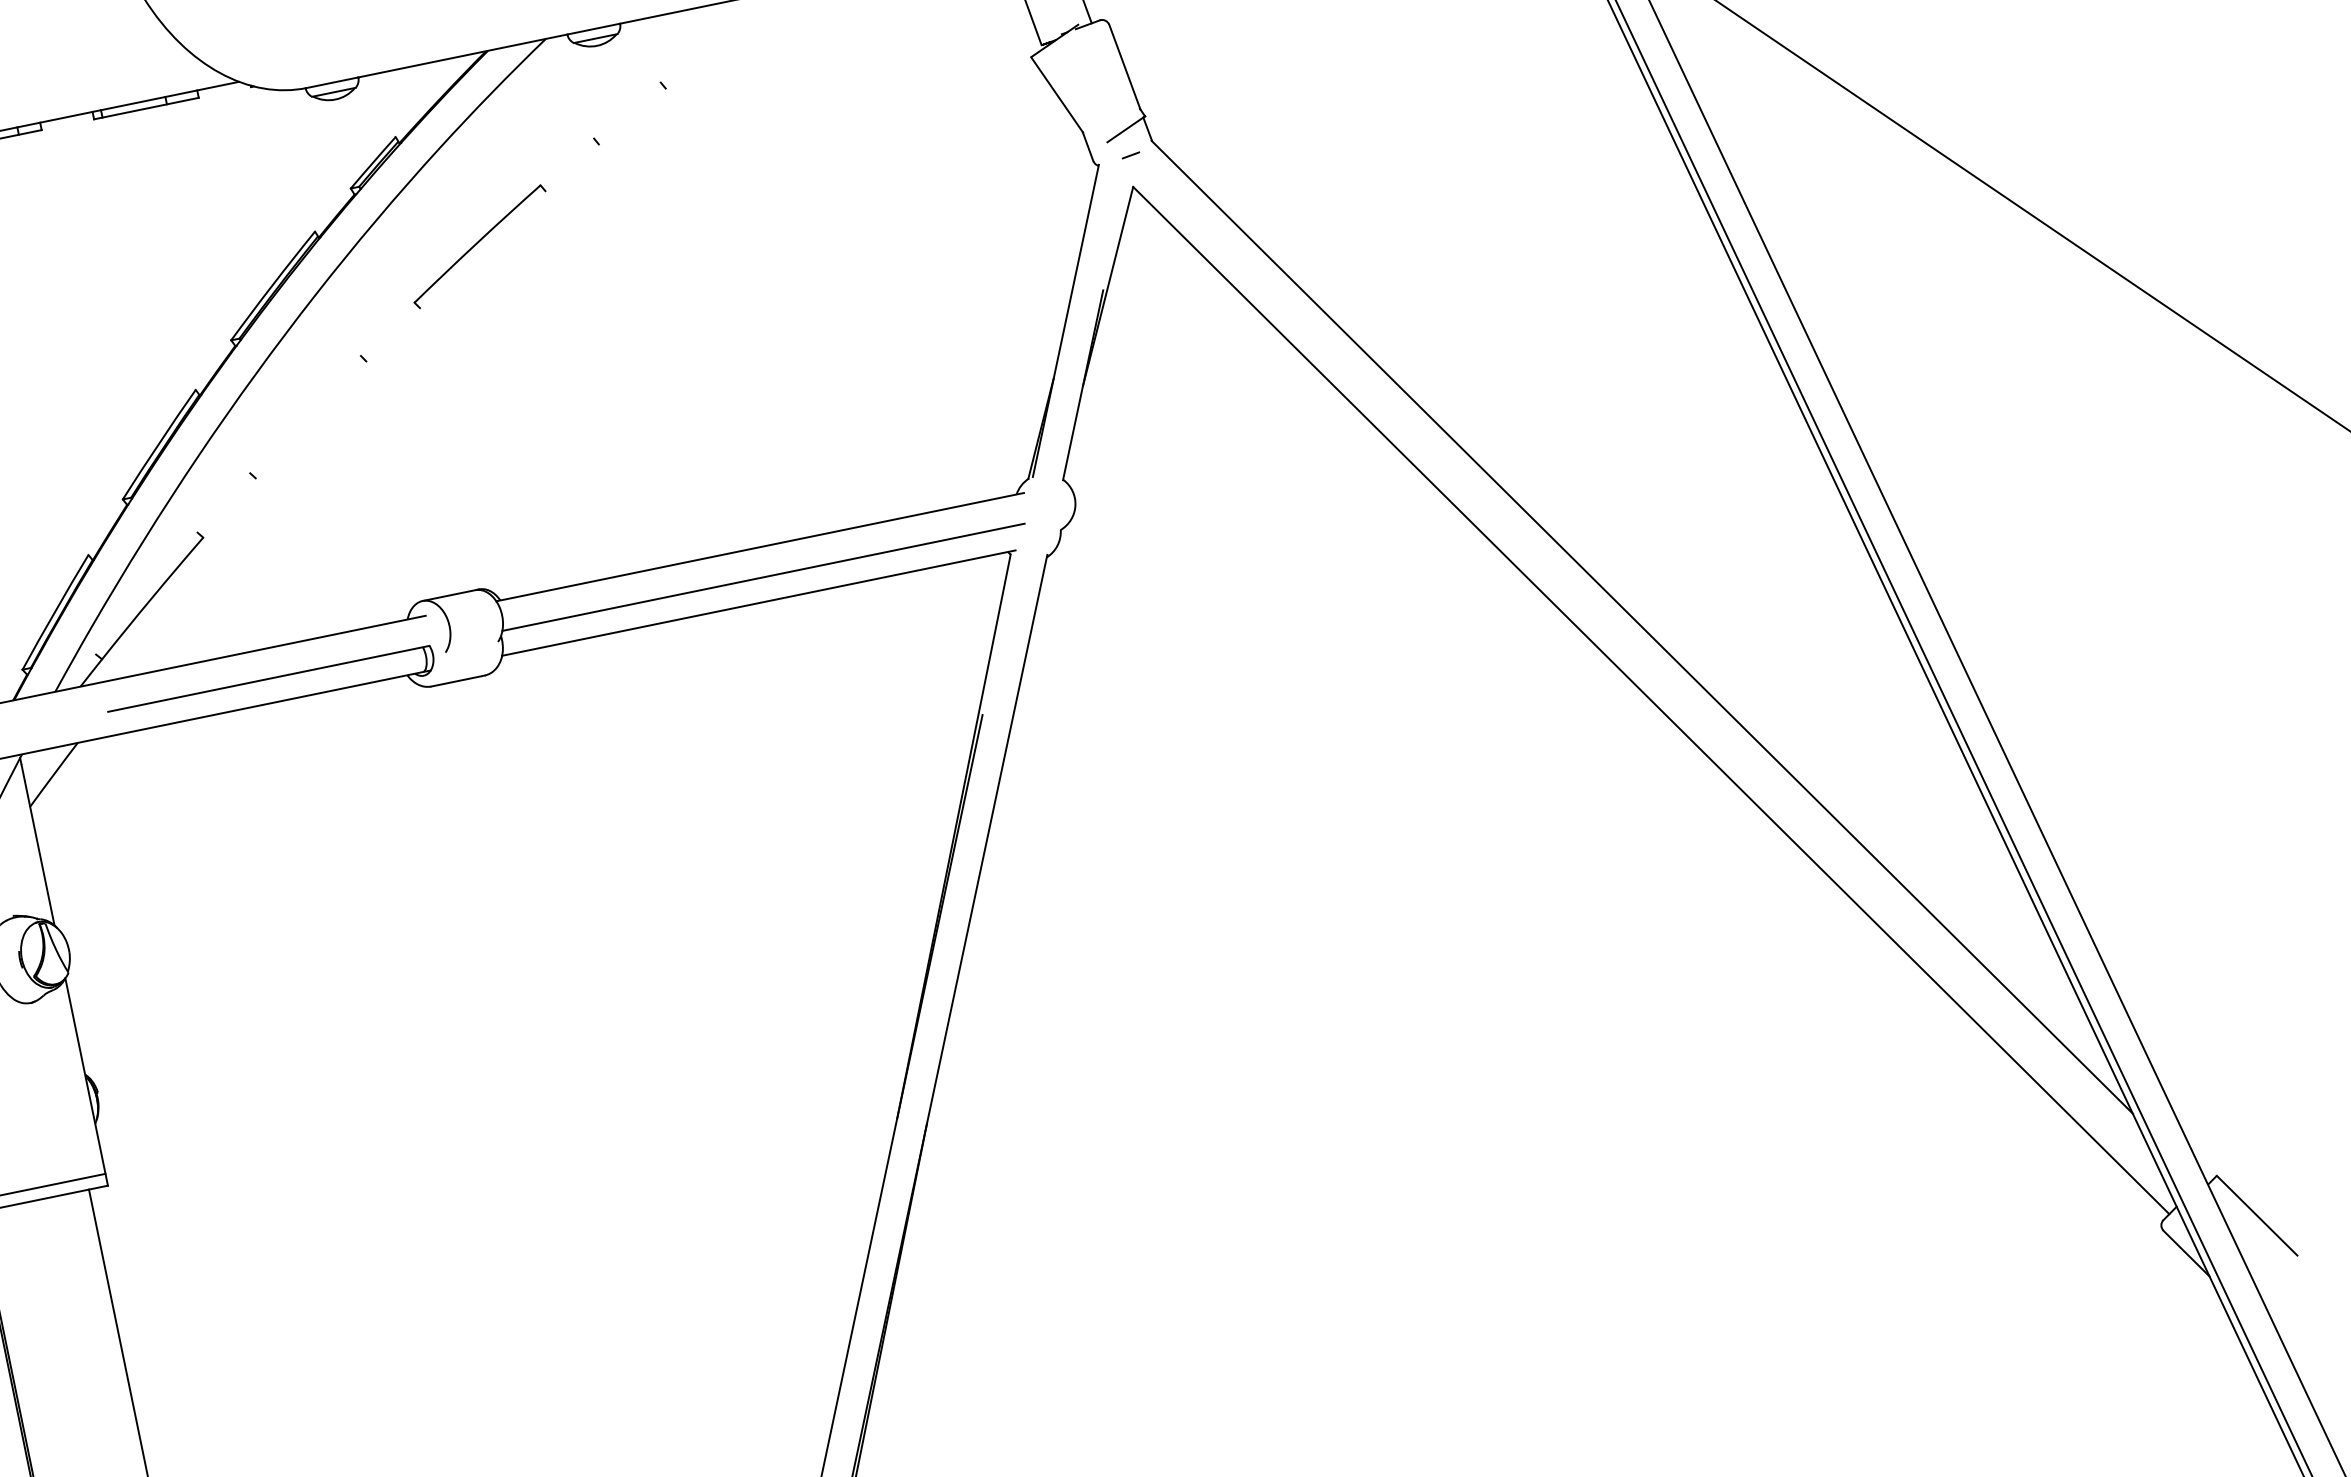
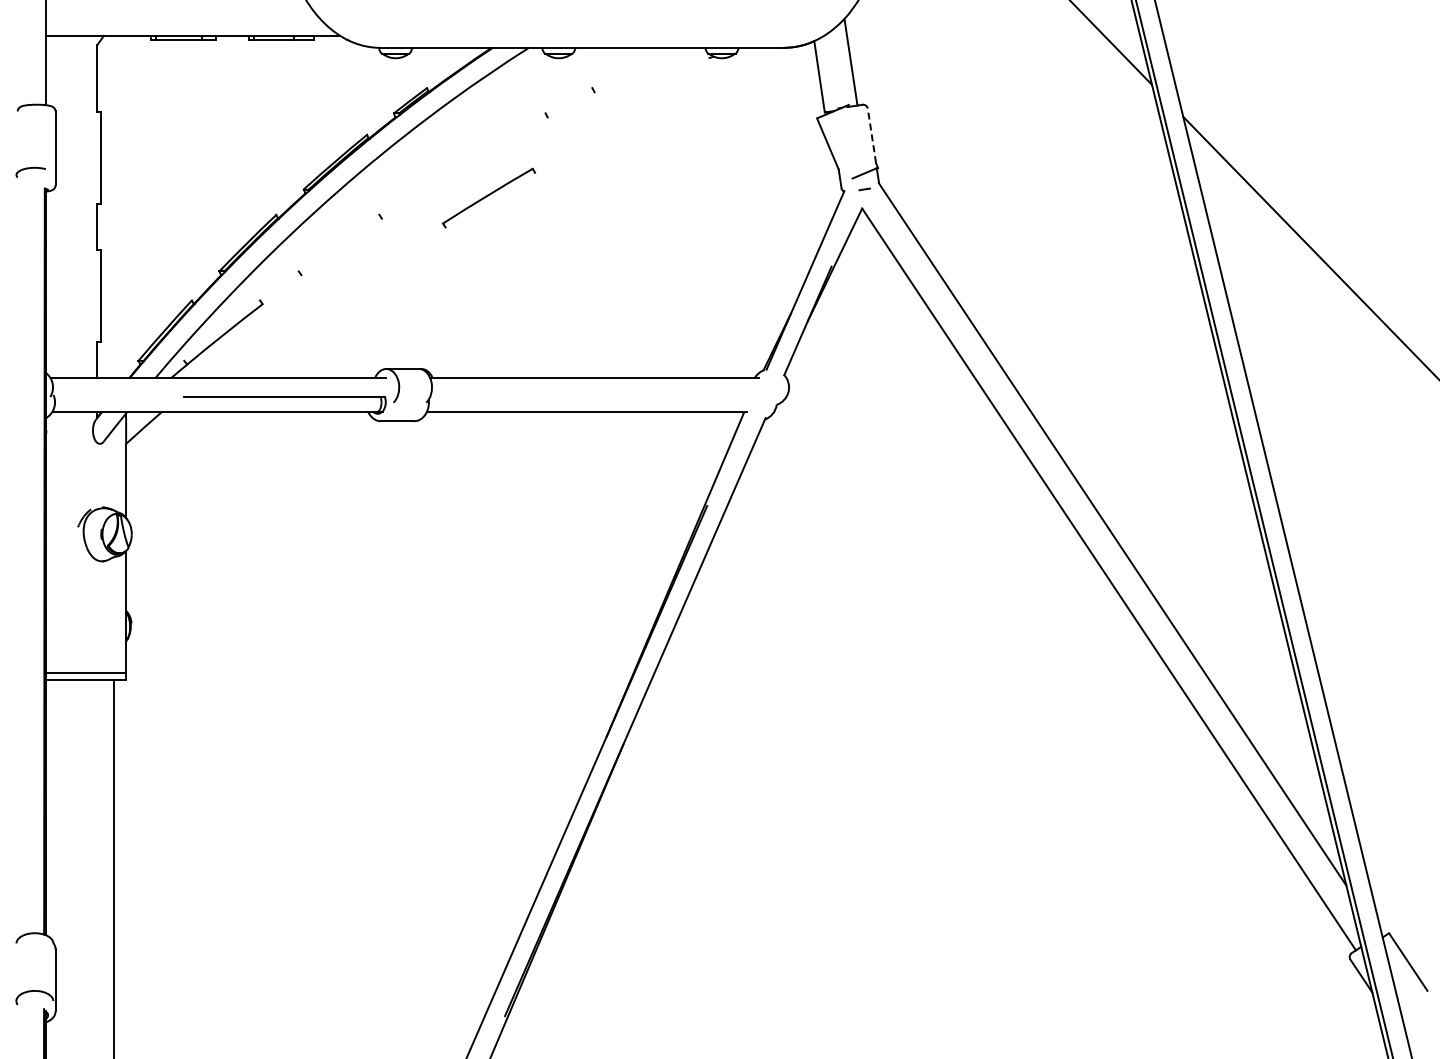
line: (1124, 66) -> (871, 135), solid -> dashed
part: (478, 245) -> (488, 197), moved
line: (762, 577) -> (592, 396), removed

